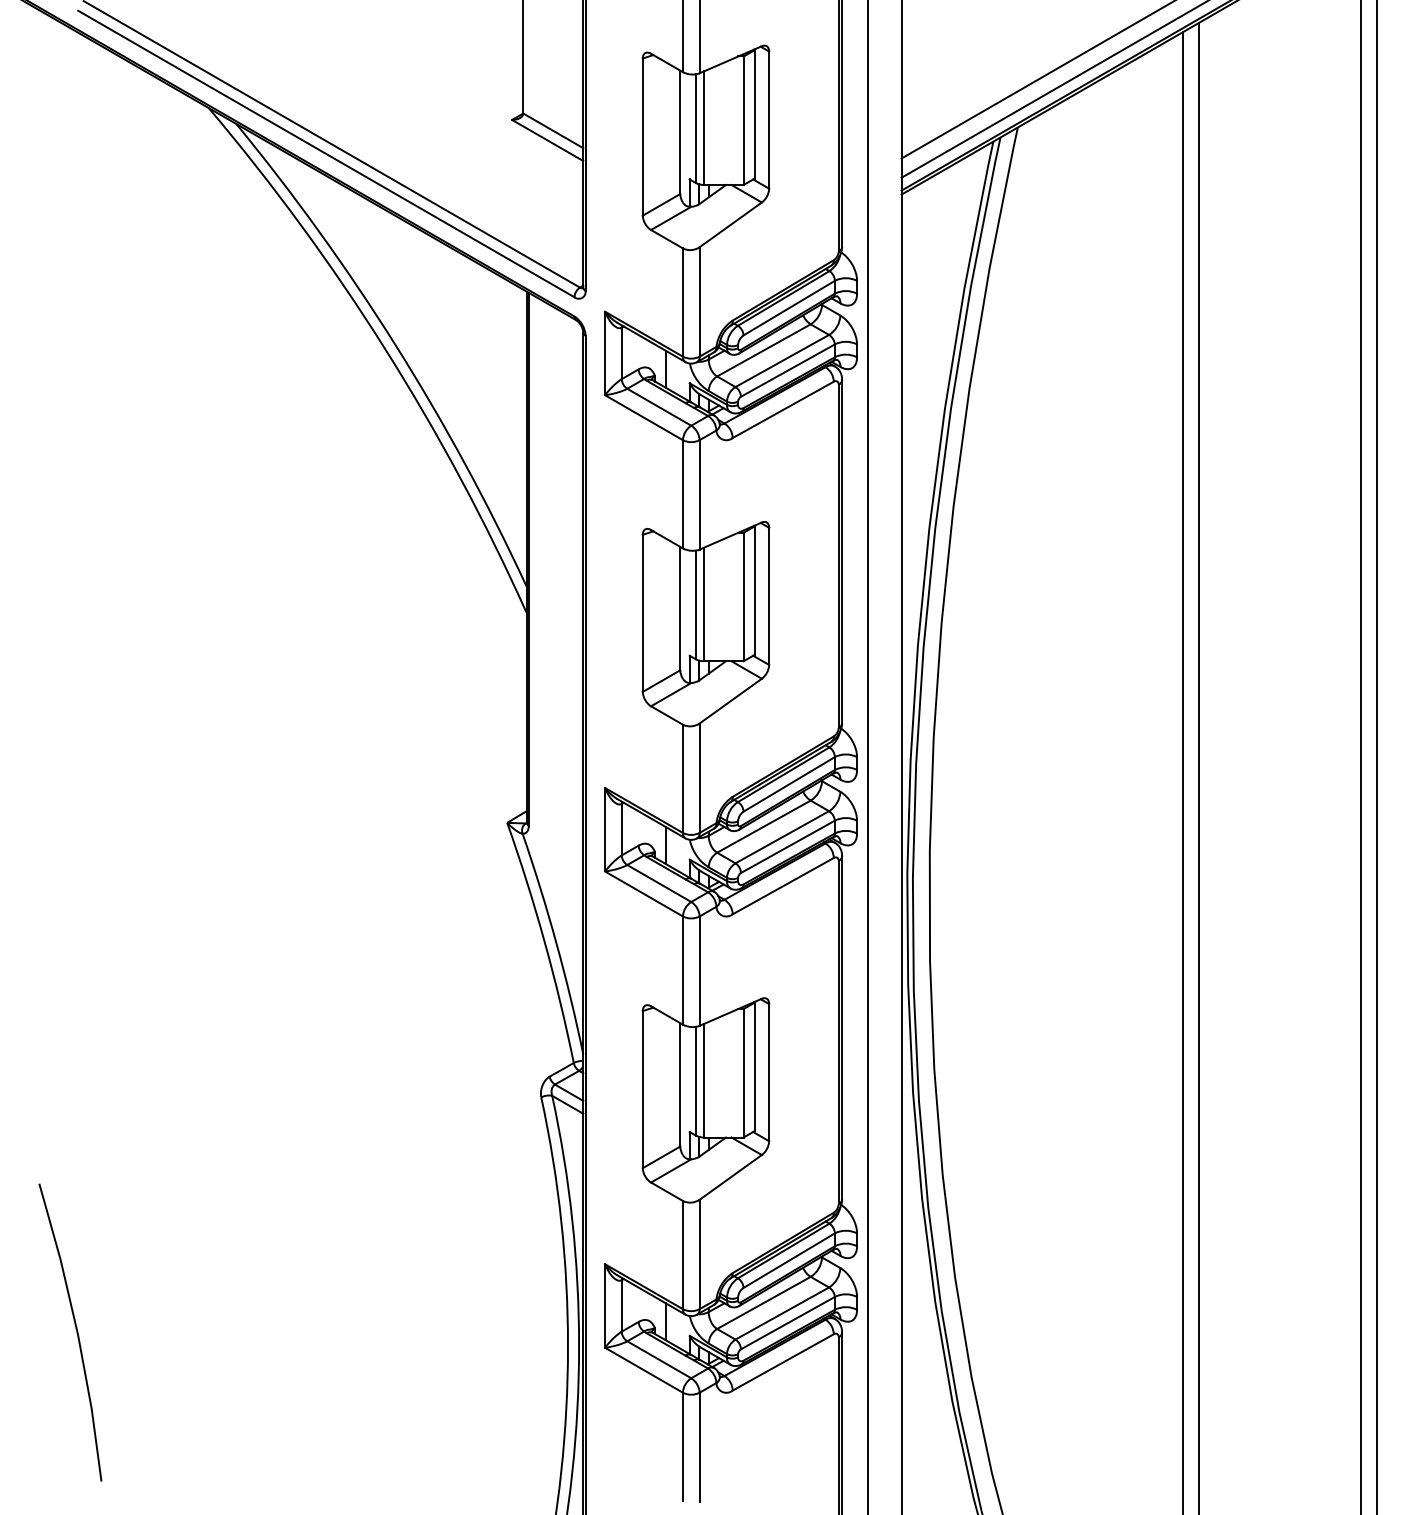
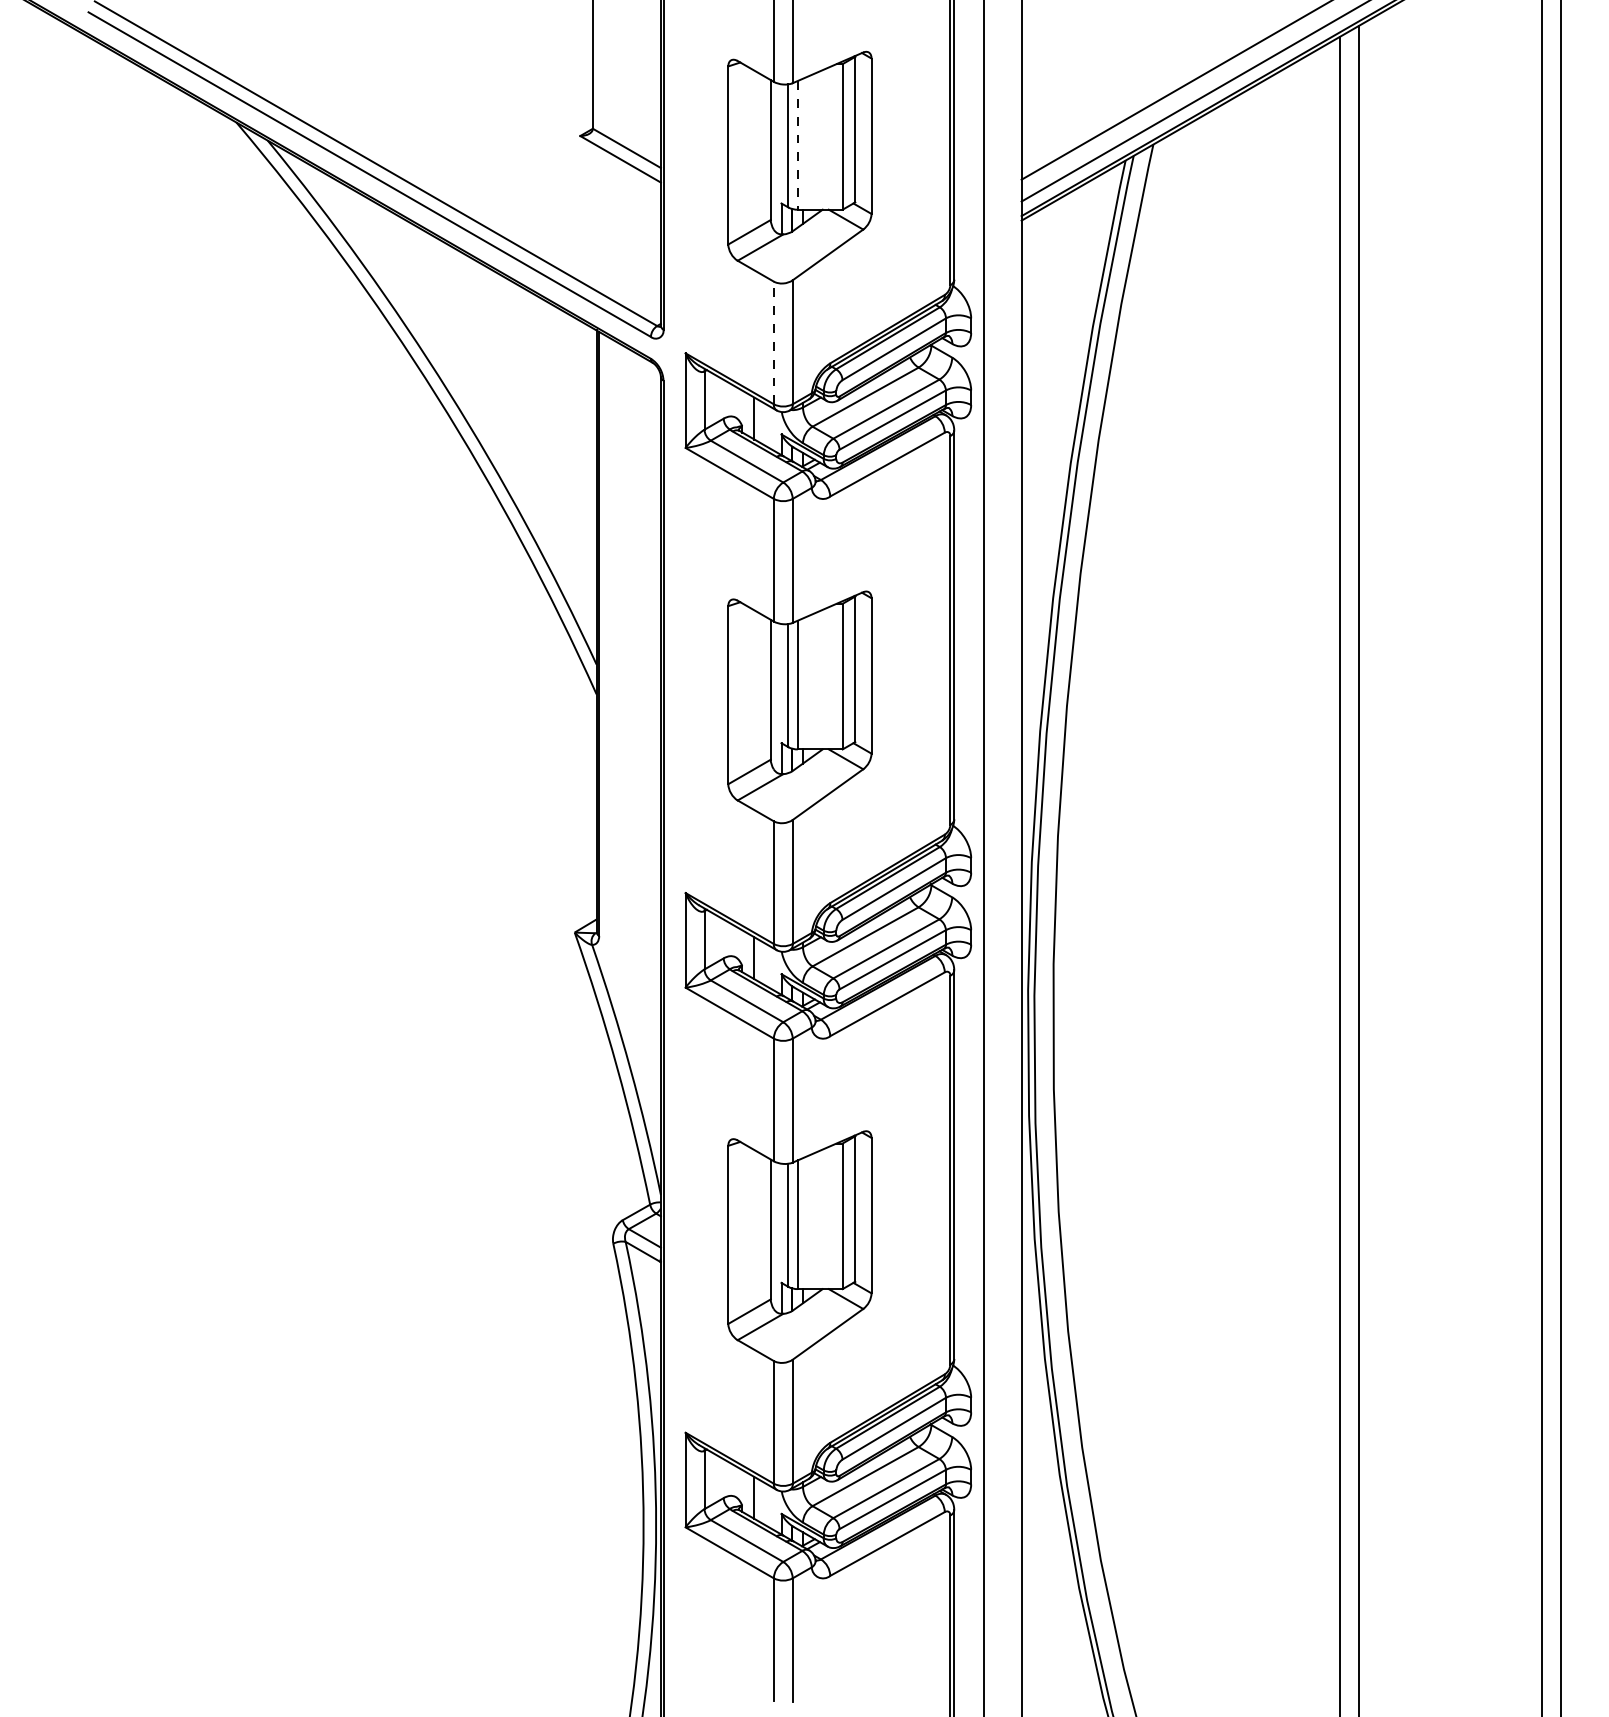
line: (704, 128) -> (798, 145), solid -> dashed
line: (682, 302) -> (773, 342), solid -> dashed
line: (75, 1329) -> (85, 1506), removed

